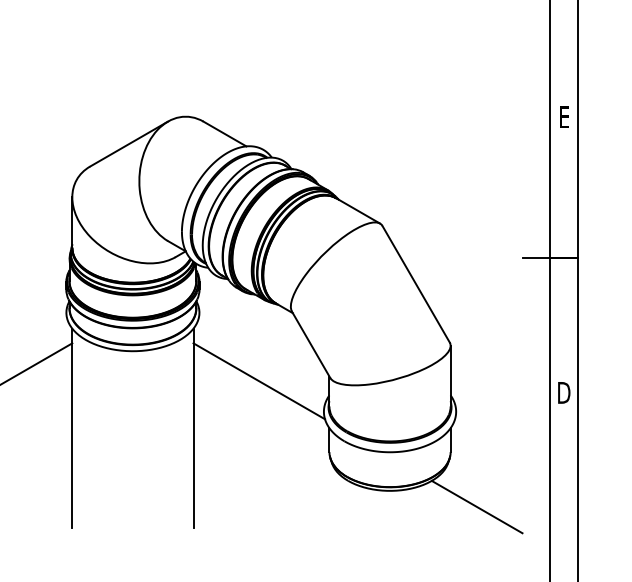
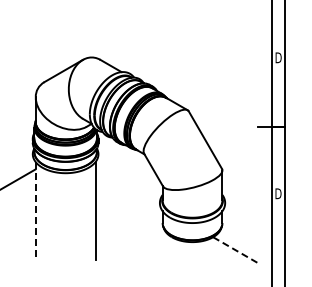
text: (564, 116) -> (278, 57), E -> D
line: (258, 380) -> (127, 187), removed
line: (71, 428) -> (35, 211), solid -> dashed
line: (477, 507) -> (235, 250), solid -> dashed

